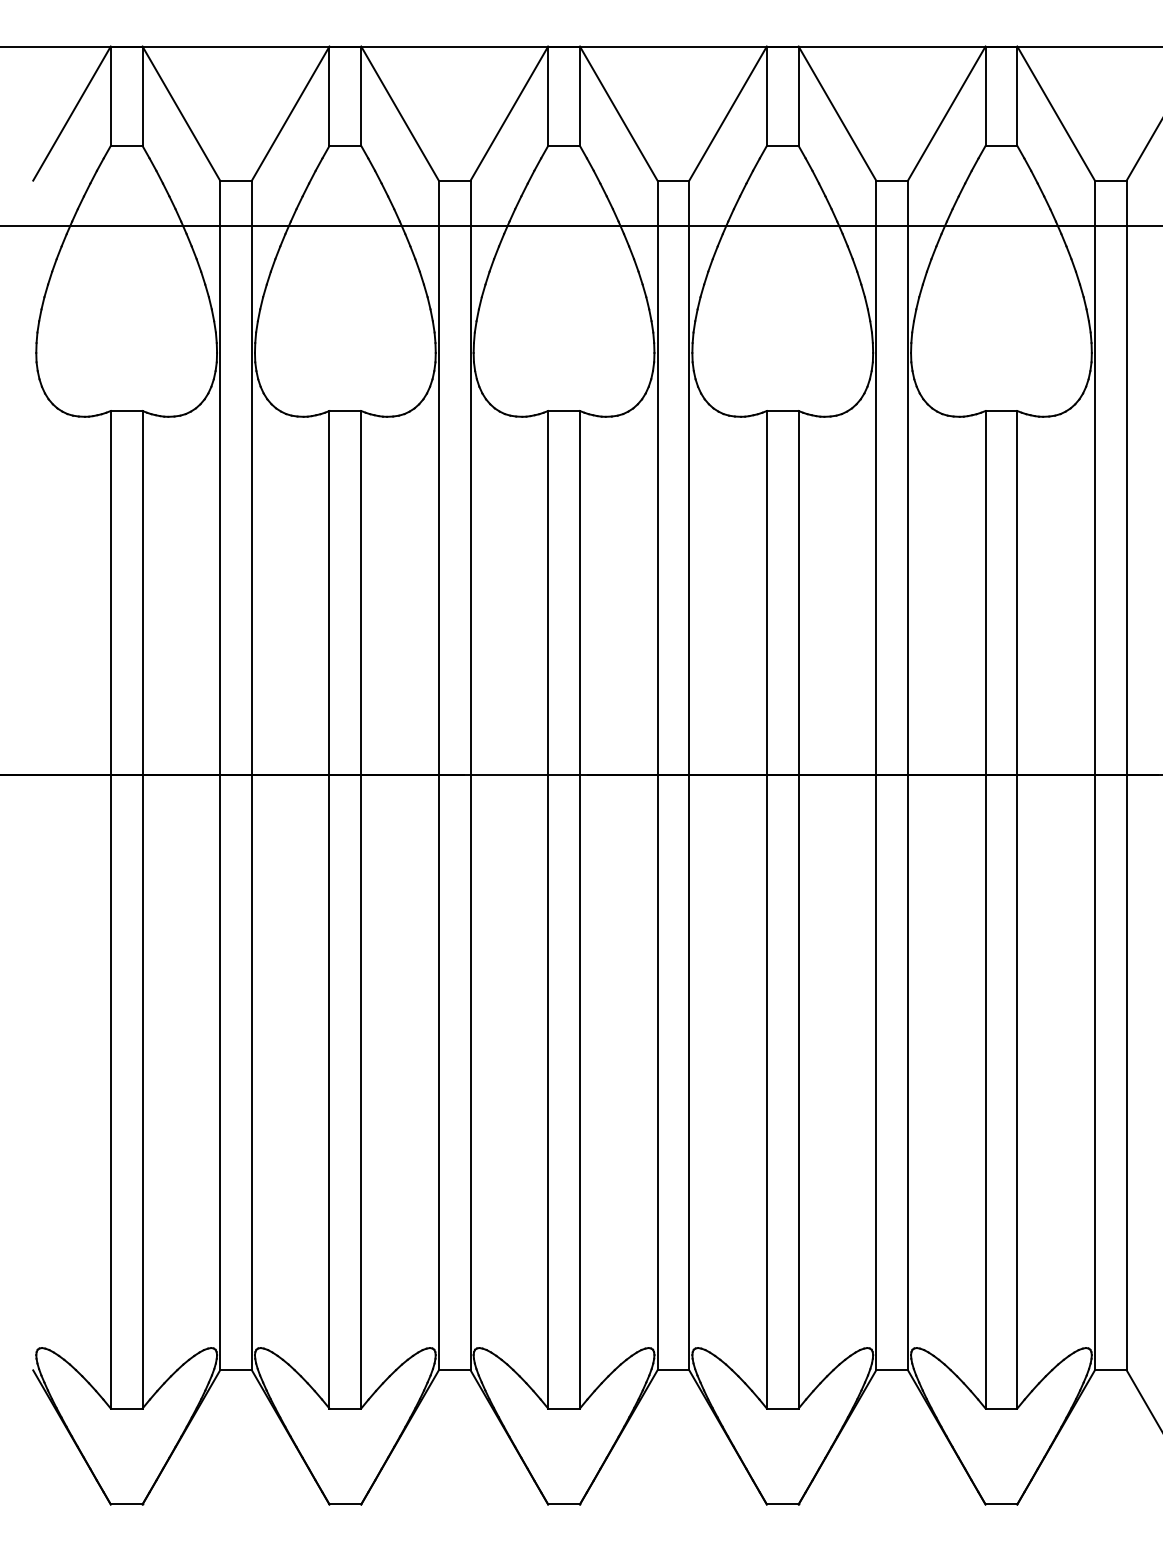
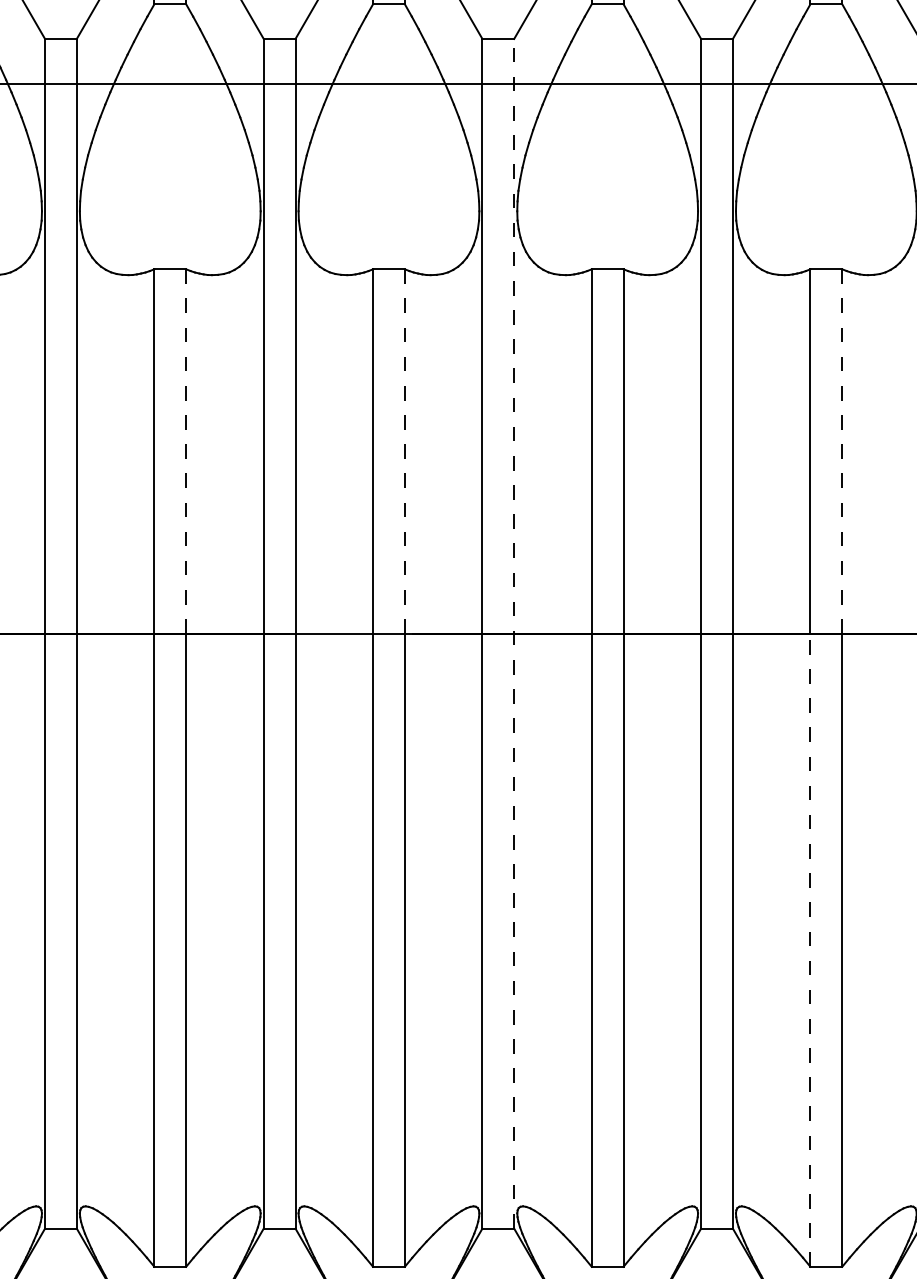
line: (361, 592) -> (186, 450), solid -> dashed
line: (579, 592) -> (404, 450), solid -> dashed
line: (1017, 592) -> (842, 450), solid -> dashed
line: (689, 775) -> (514, 633), solid -> dashed
line: (985, 1092) -> (810, 950), solid -> dashed

